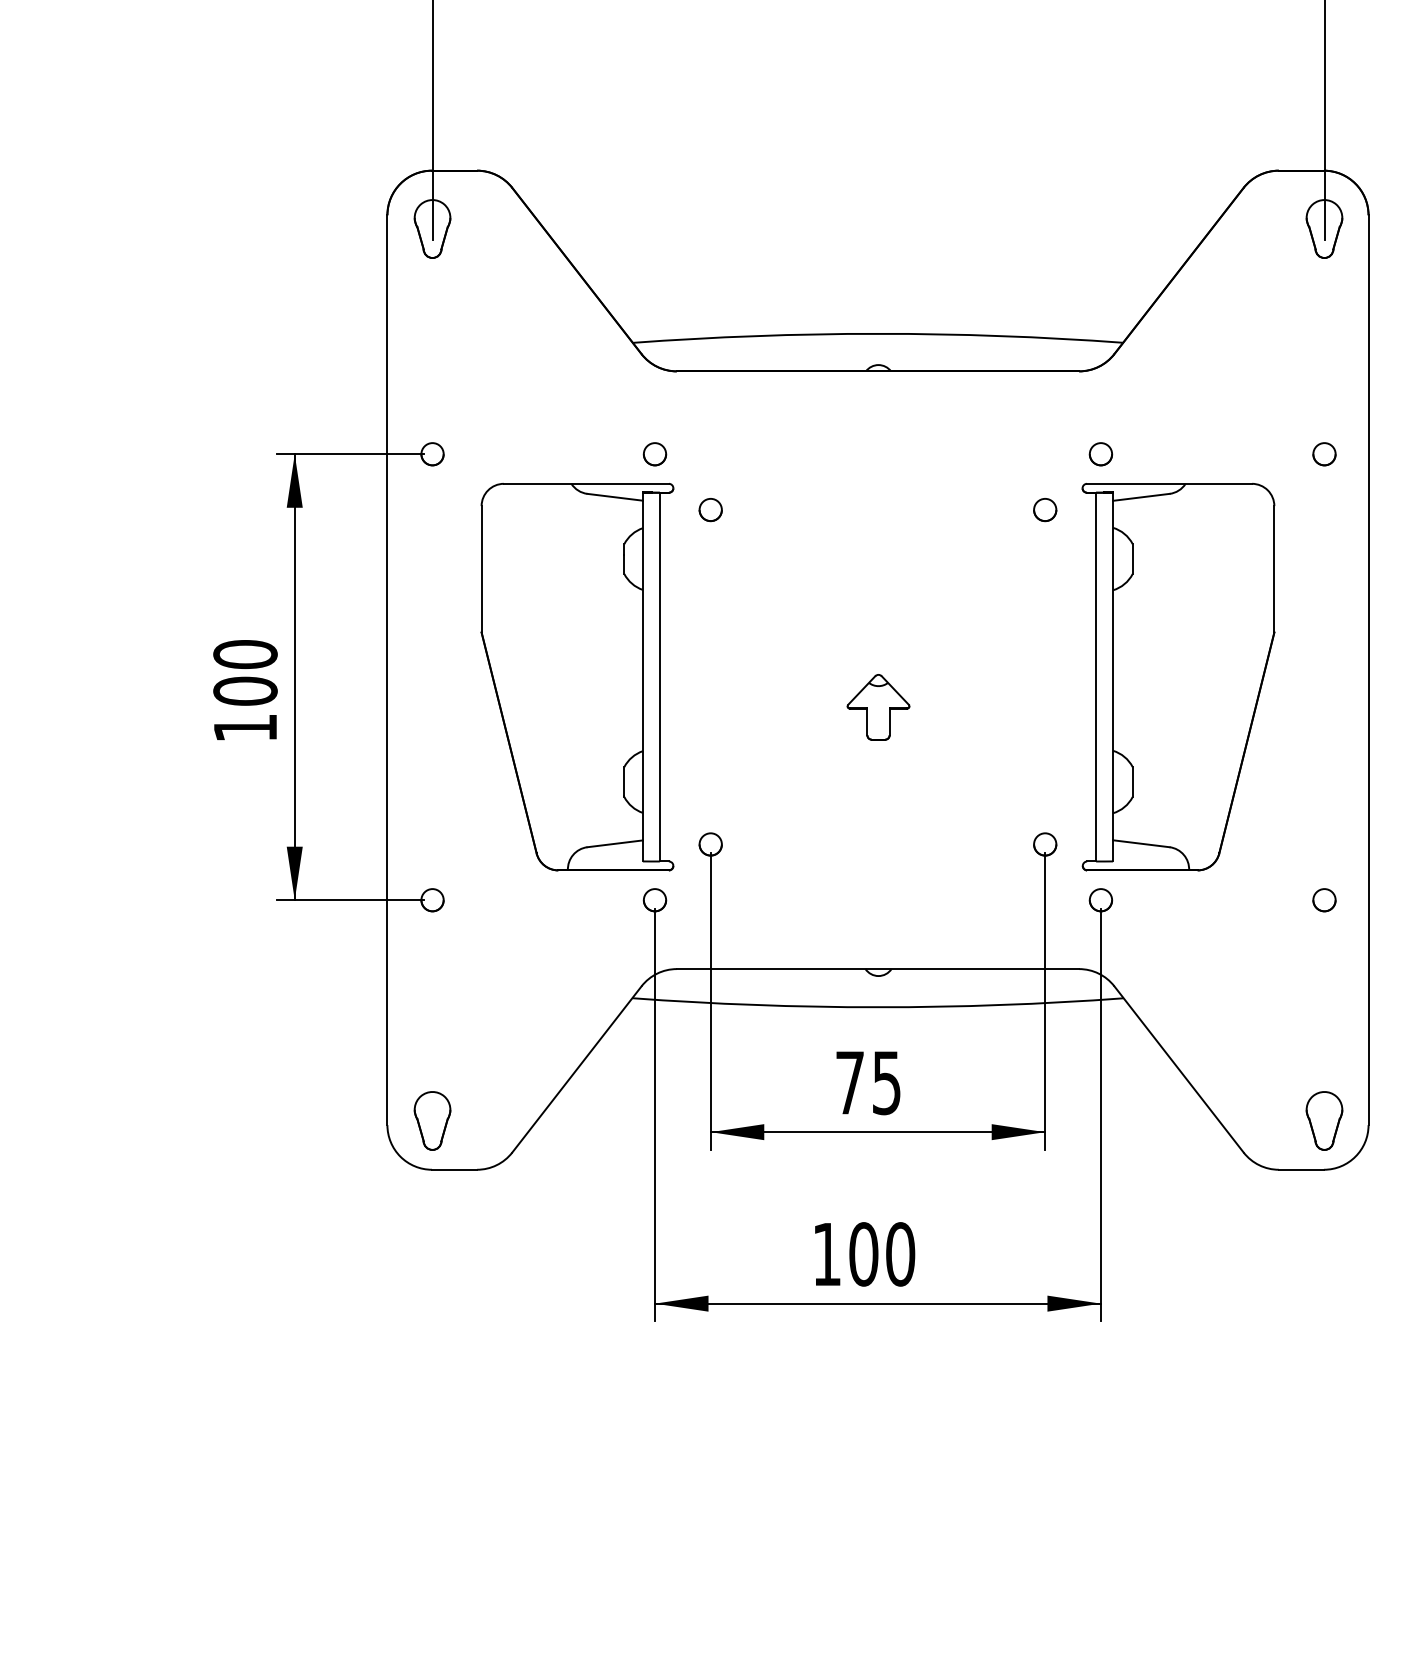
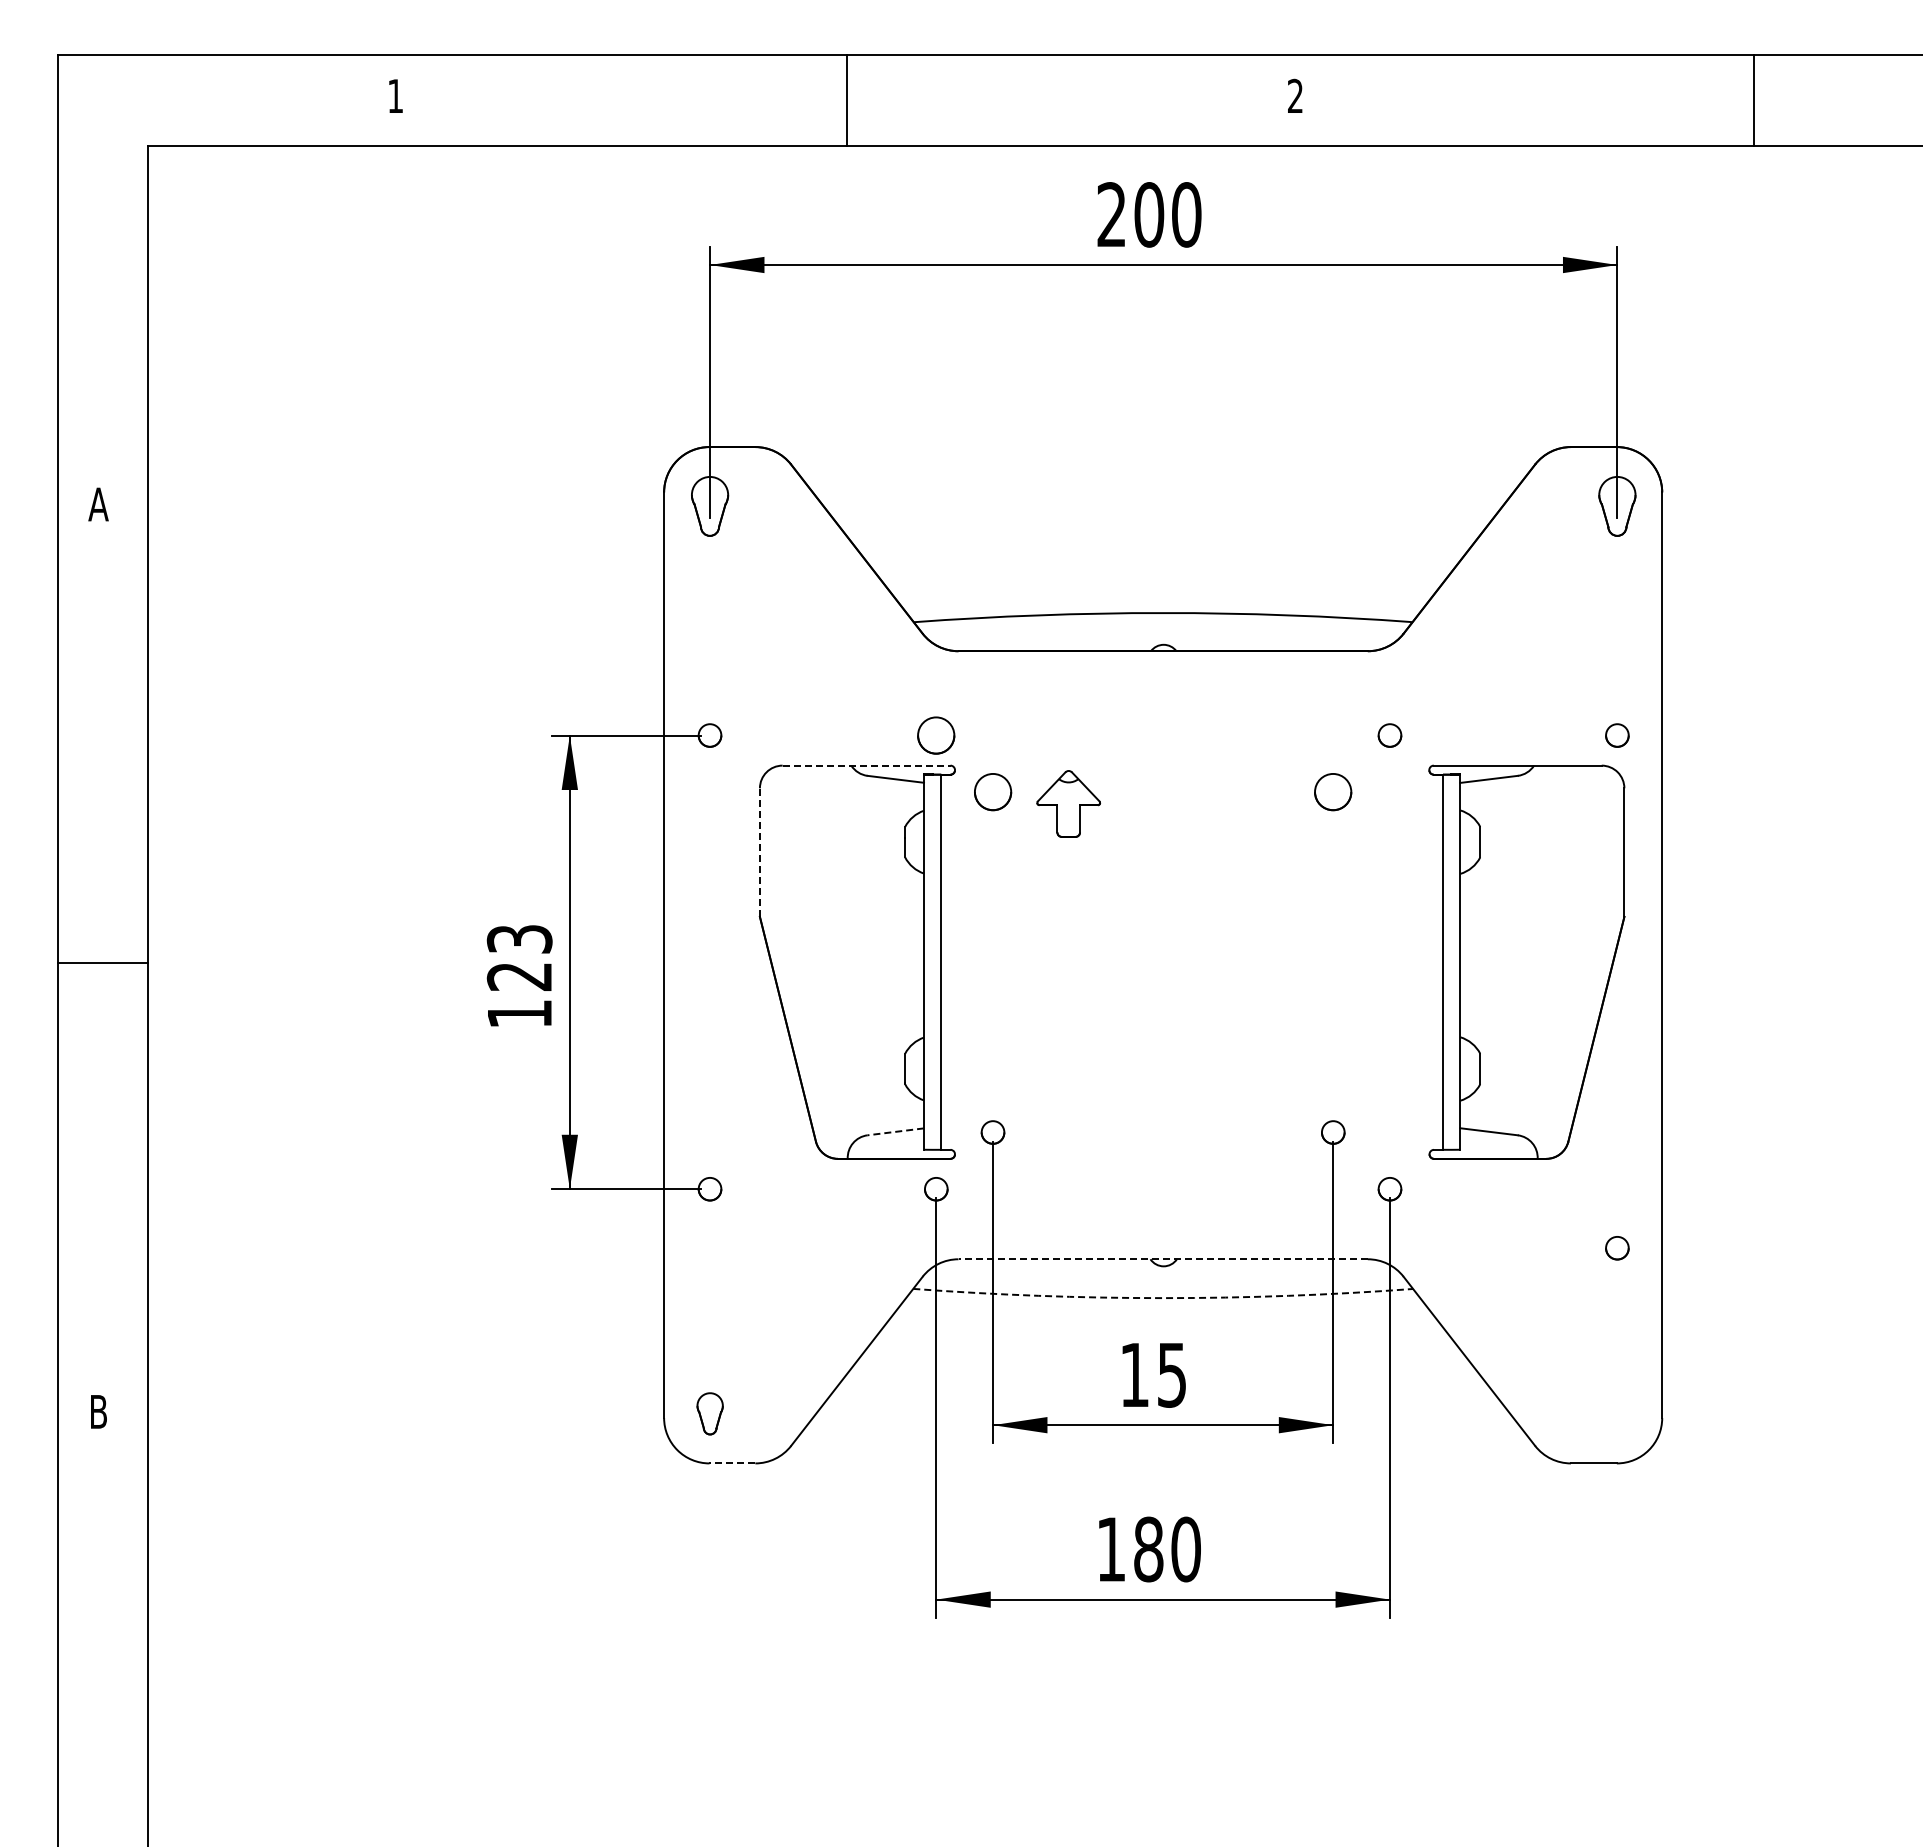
circle: (655, 454) -> (936, 735), size x1.6
line: (586, 483) -> (866, 765), solid -> dashed
part: (710, 510) -> (992, 792), size x1.6
circle: (1045, 510) -> (1333, 792), size x1.6
line: (481, 569) -> (759, 852), solid -> dashed
text: (245, 672) -> (519, 957), 100 -> 123
part: (1178, 676) -> (1526, 961), moved
part: (878, 706) -> (1068, 803), moved
line: (614, 843) -> (895, 1131), solid -> dashed
circle: (1324, 900) -> (1617, 1248), moved
line: (878, 969) -> (1163, 1259), solid -> dashed
arc: (878, 1007) -> (1163, 1298), solid -> dashed
text: (849, 1082) -> (1134, 1374), 75 -> 15
part: (433, 1120) -> (710, 1413), size x0.7
part: (1324, 1120) -> (1617, 1413), removed
line: (454, 1169) -> (732, 1463), solid -> dashed
text: (863, 1254) -> (1148, 1549), 100 -> 180

